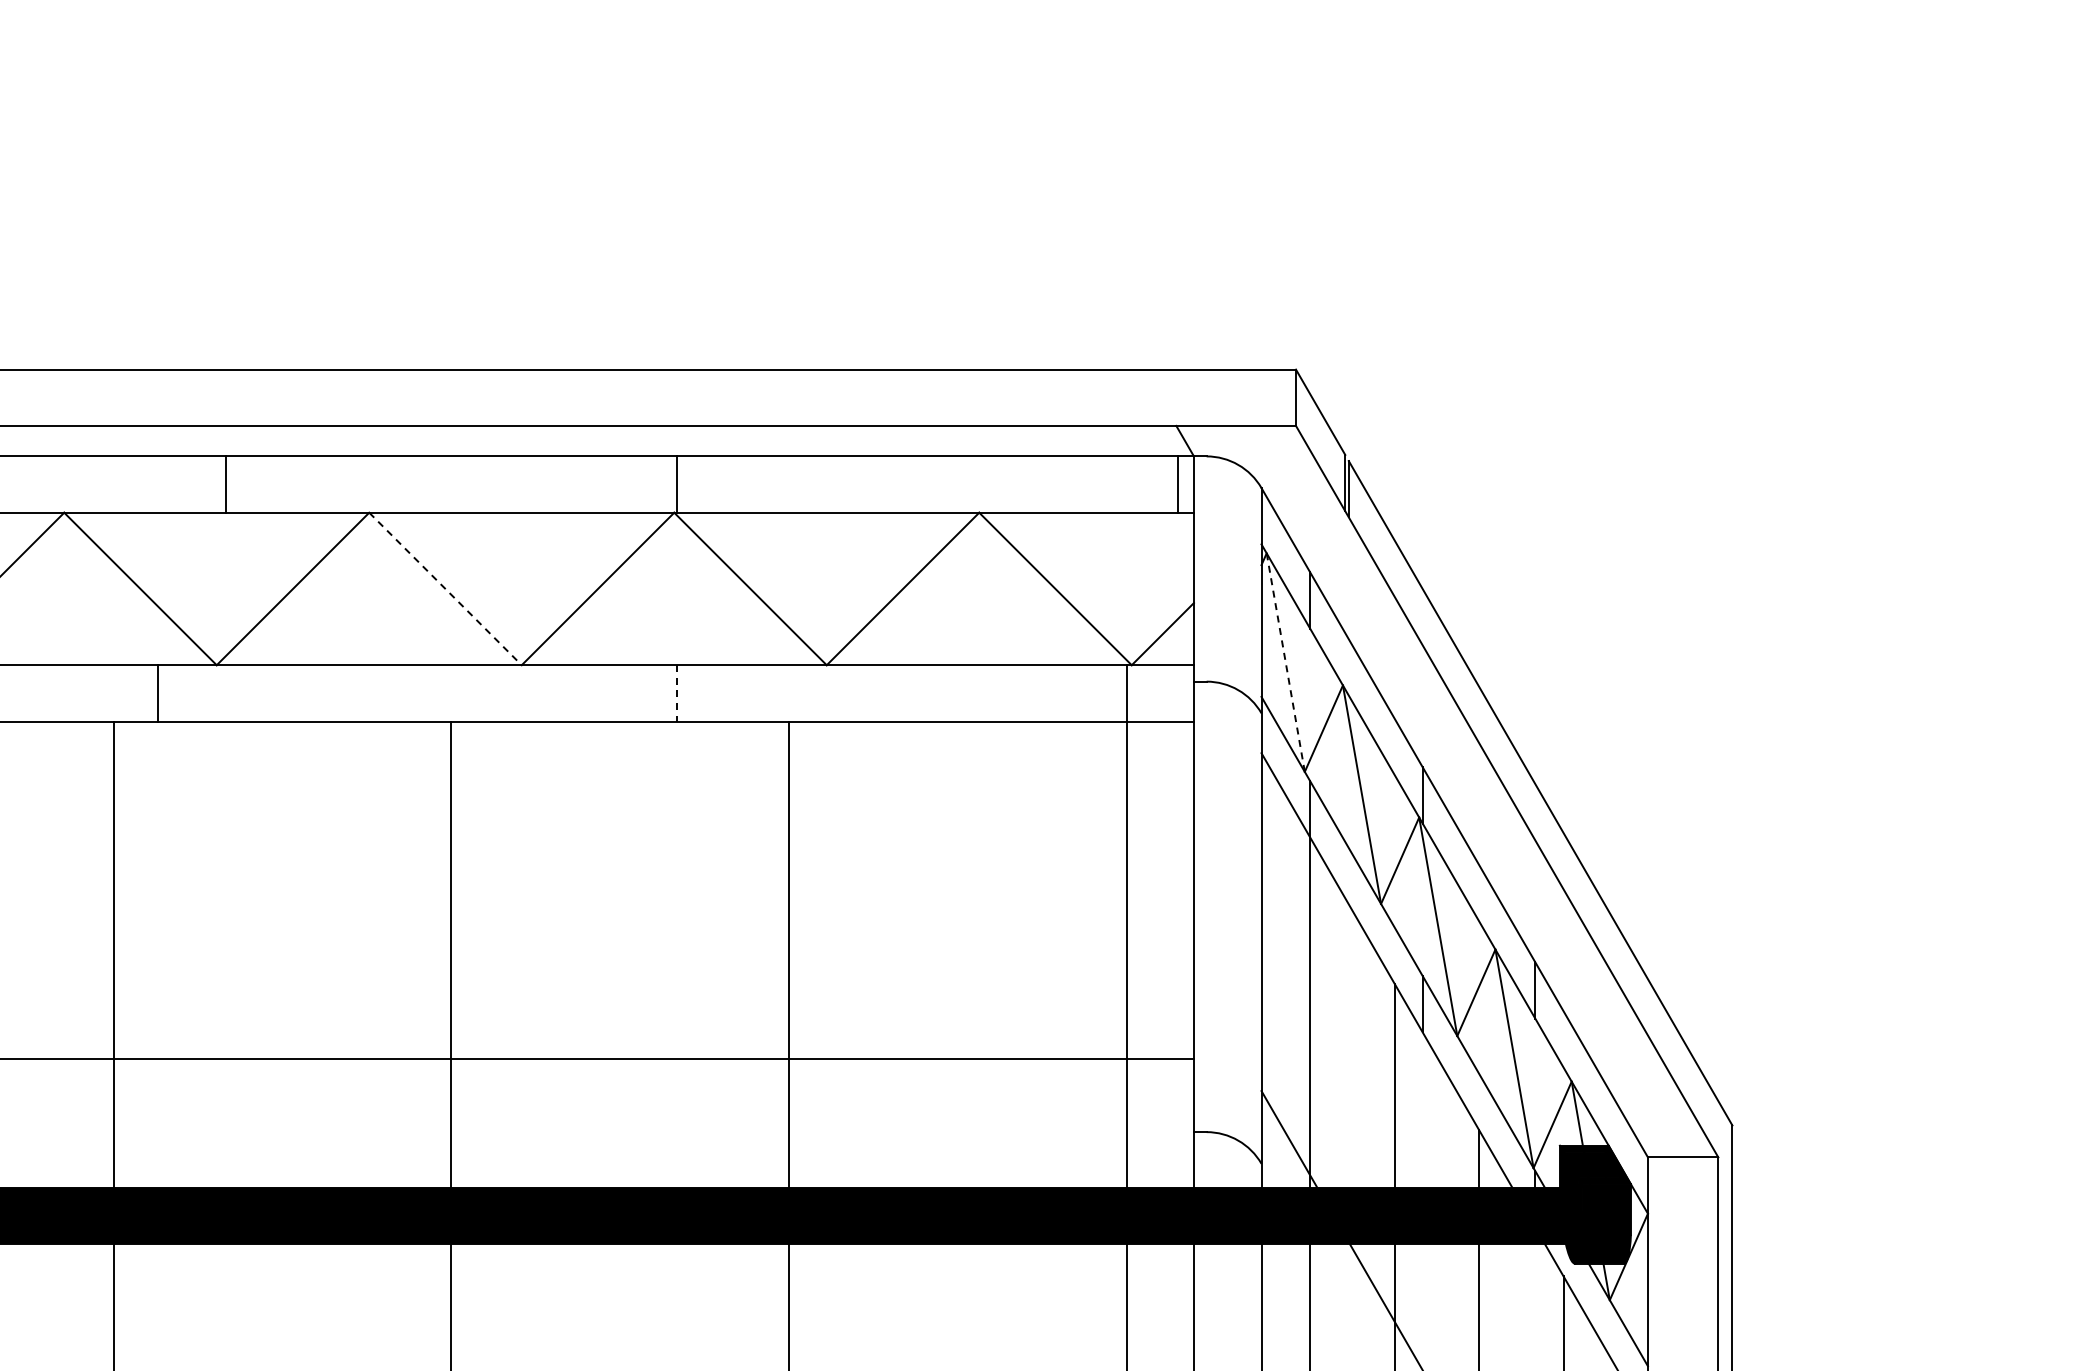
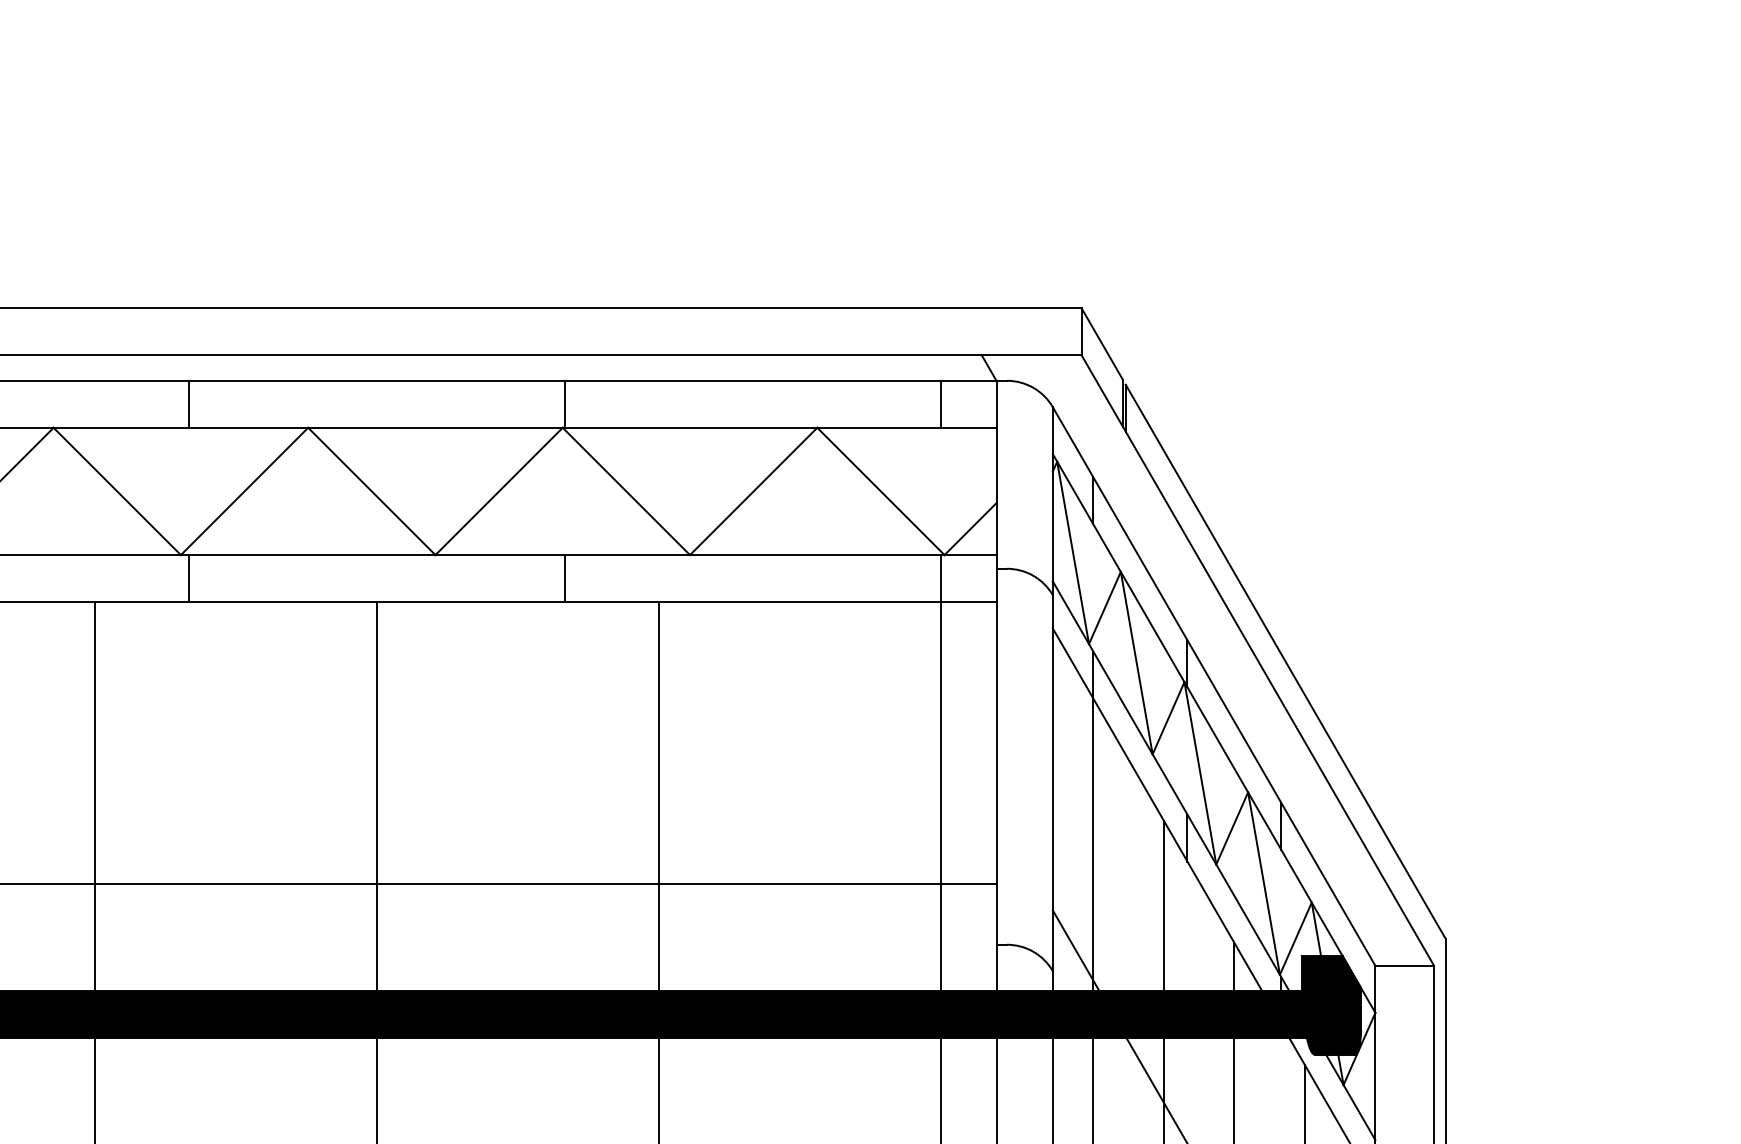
line: (1178, 484) -> (941, 404), moved
line: (445, 588) -> (371, 491), dashed -> solid
line: (1285, 662) -> (1072, 552), dashed -> solid
line: (158, 693) -> (189, 578), moved
line: (676, 693) -> (564, 578), dashed -> solid

